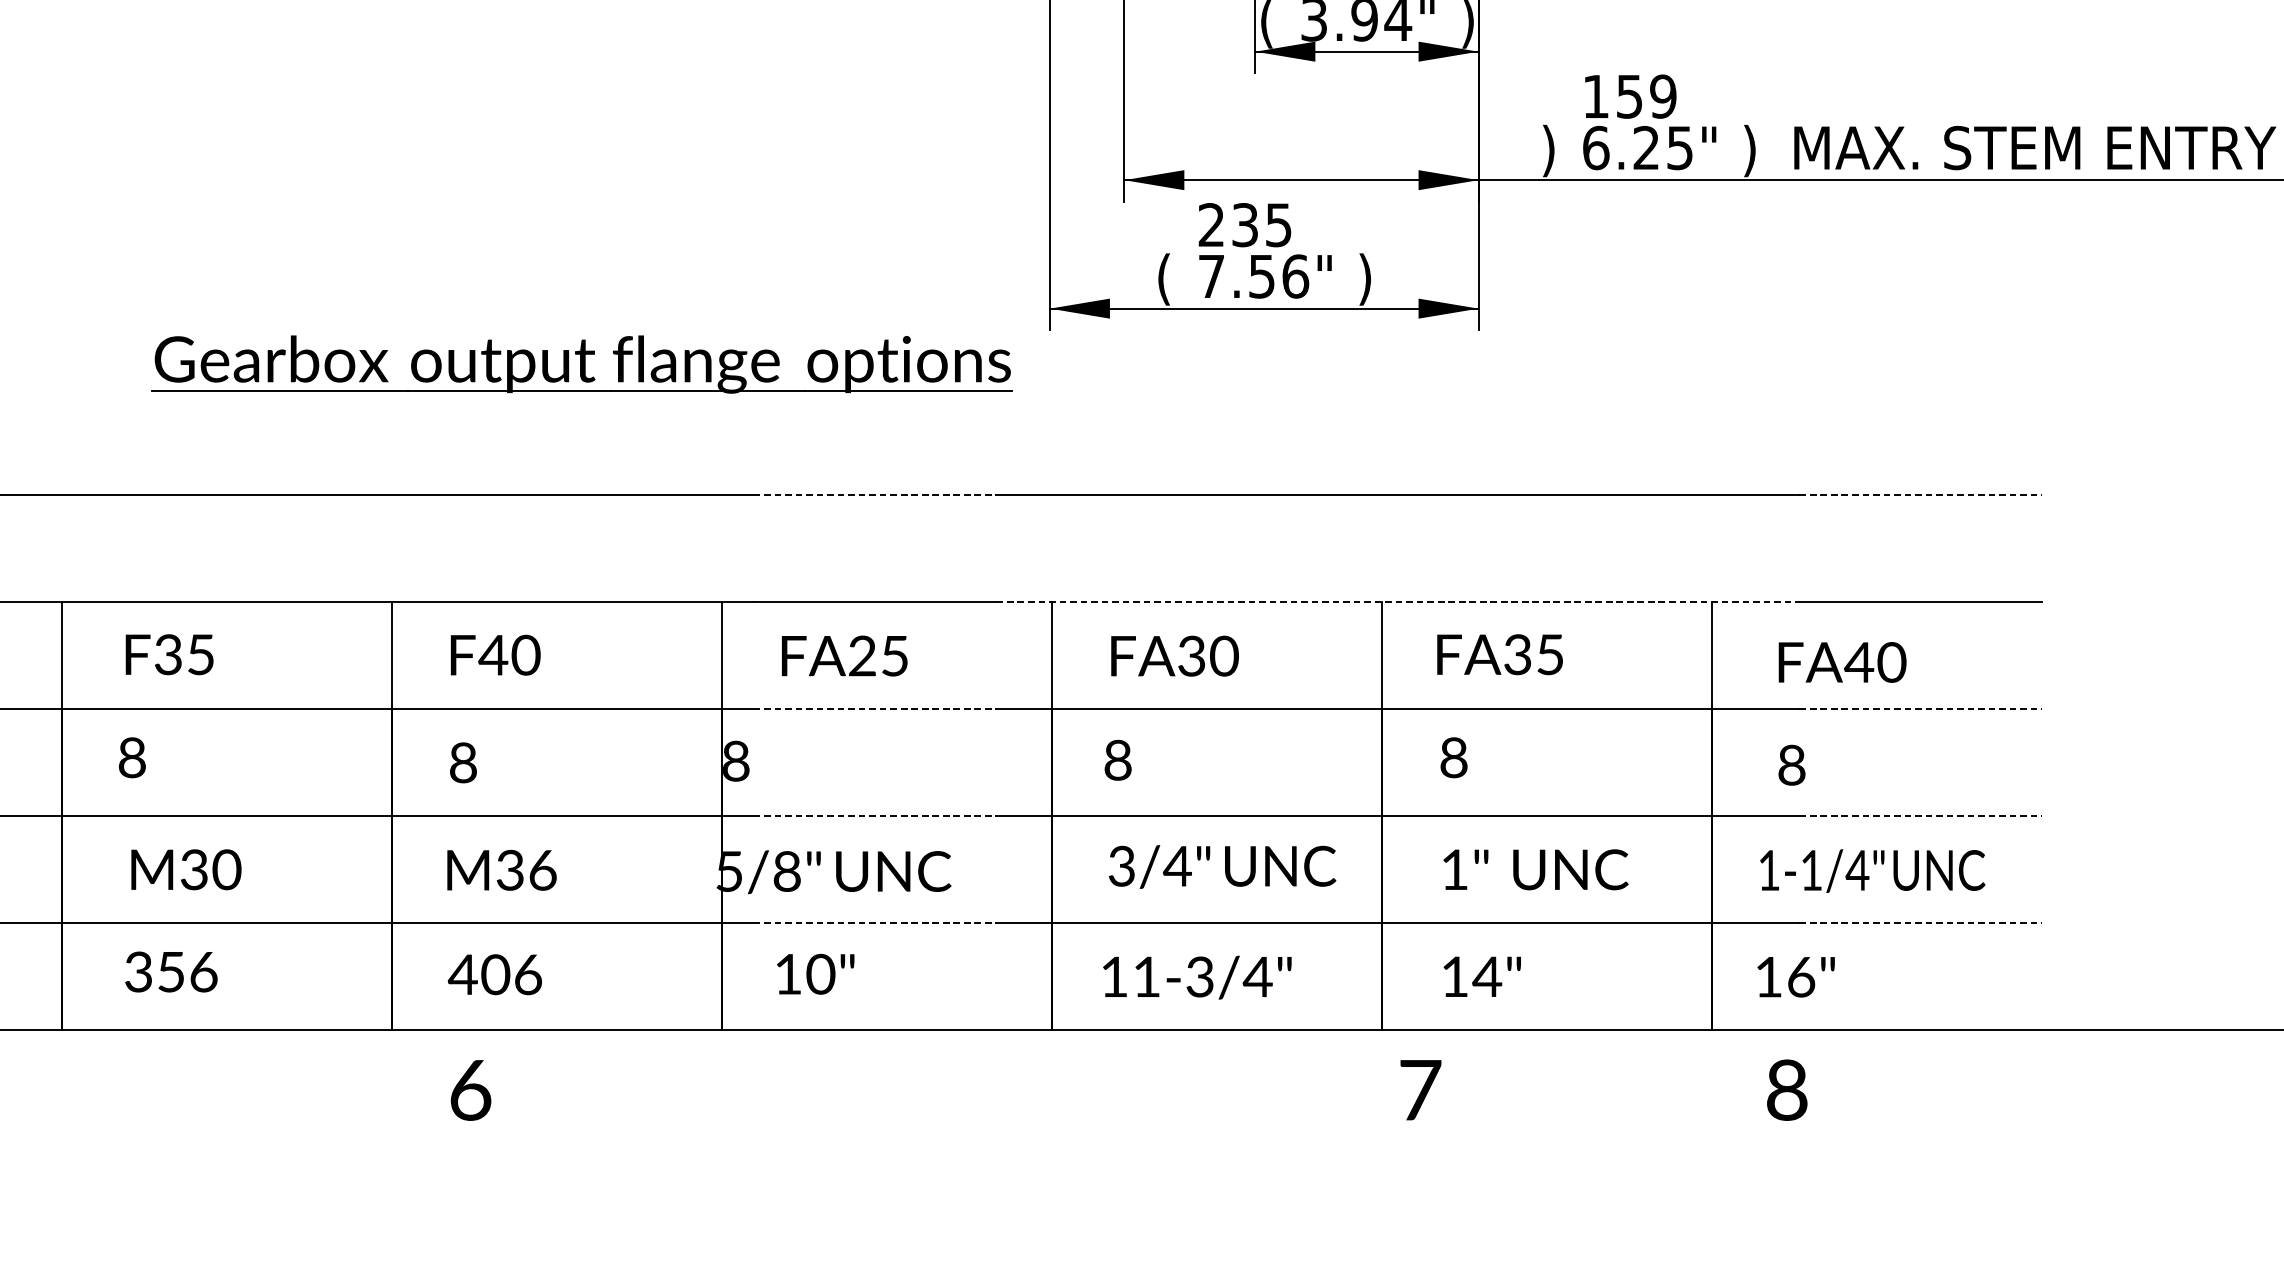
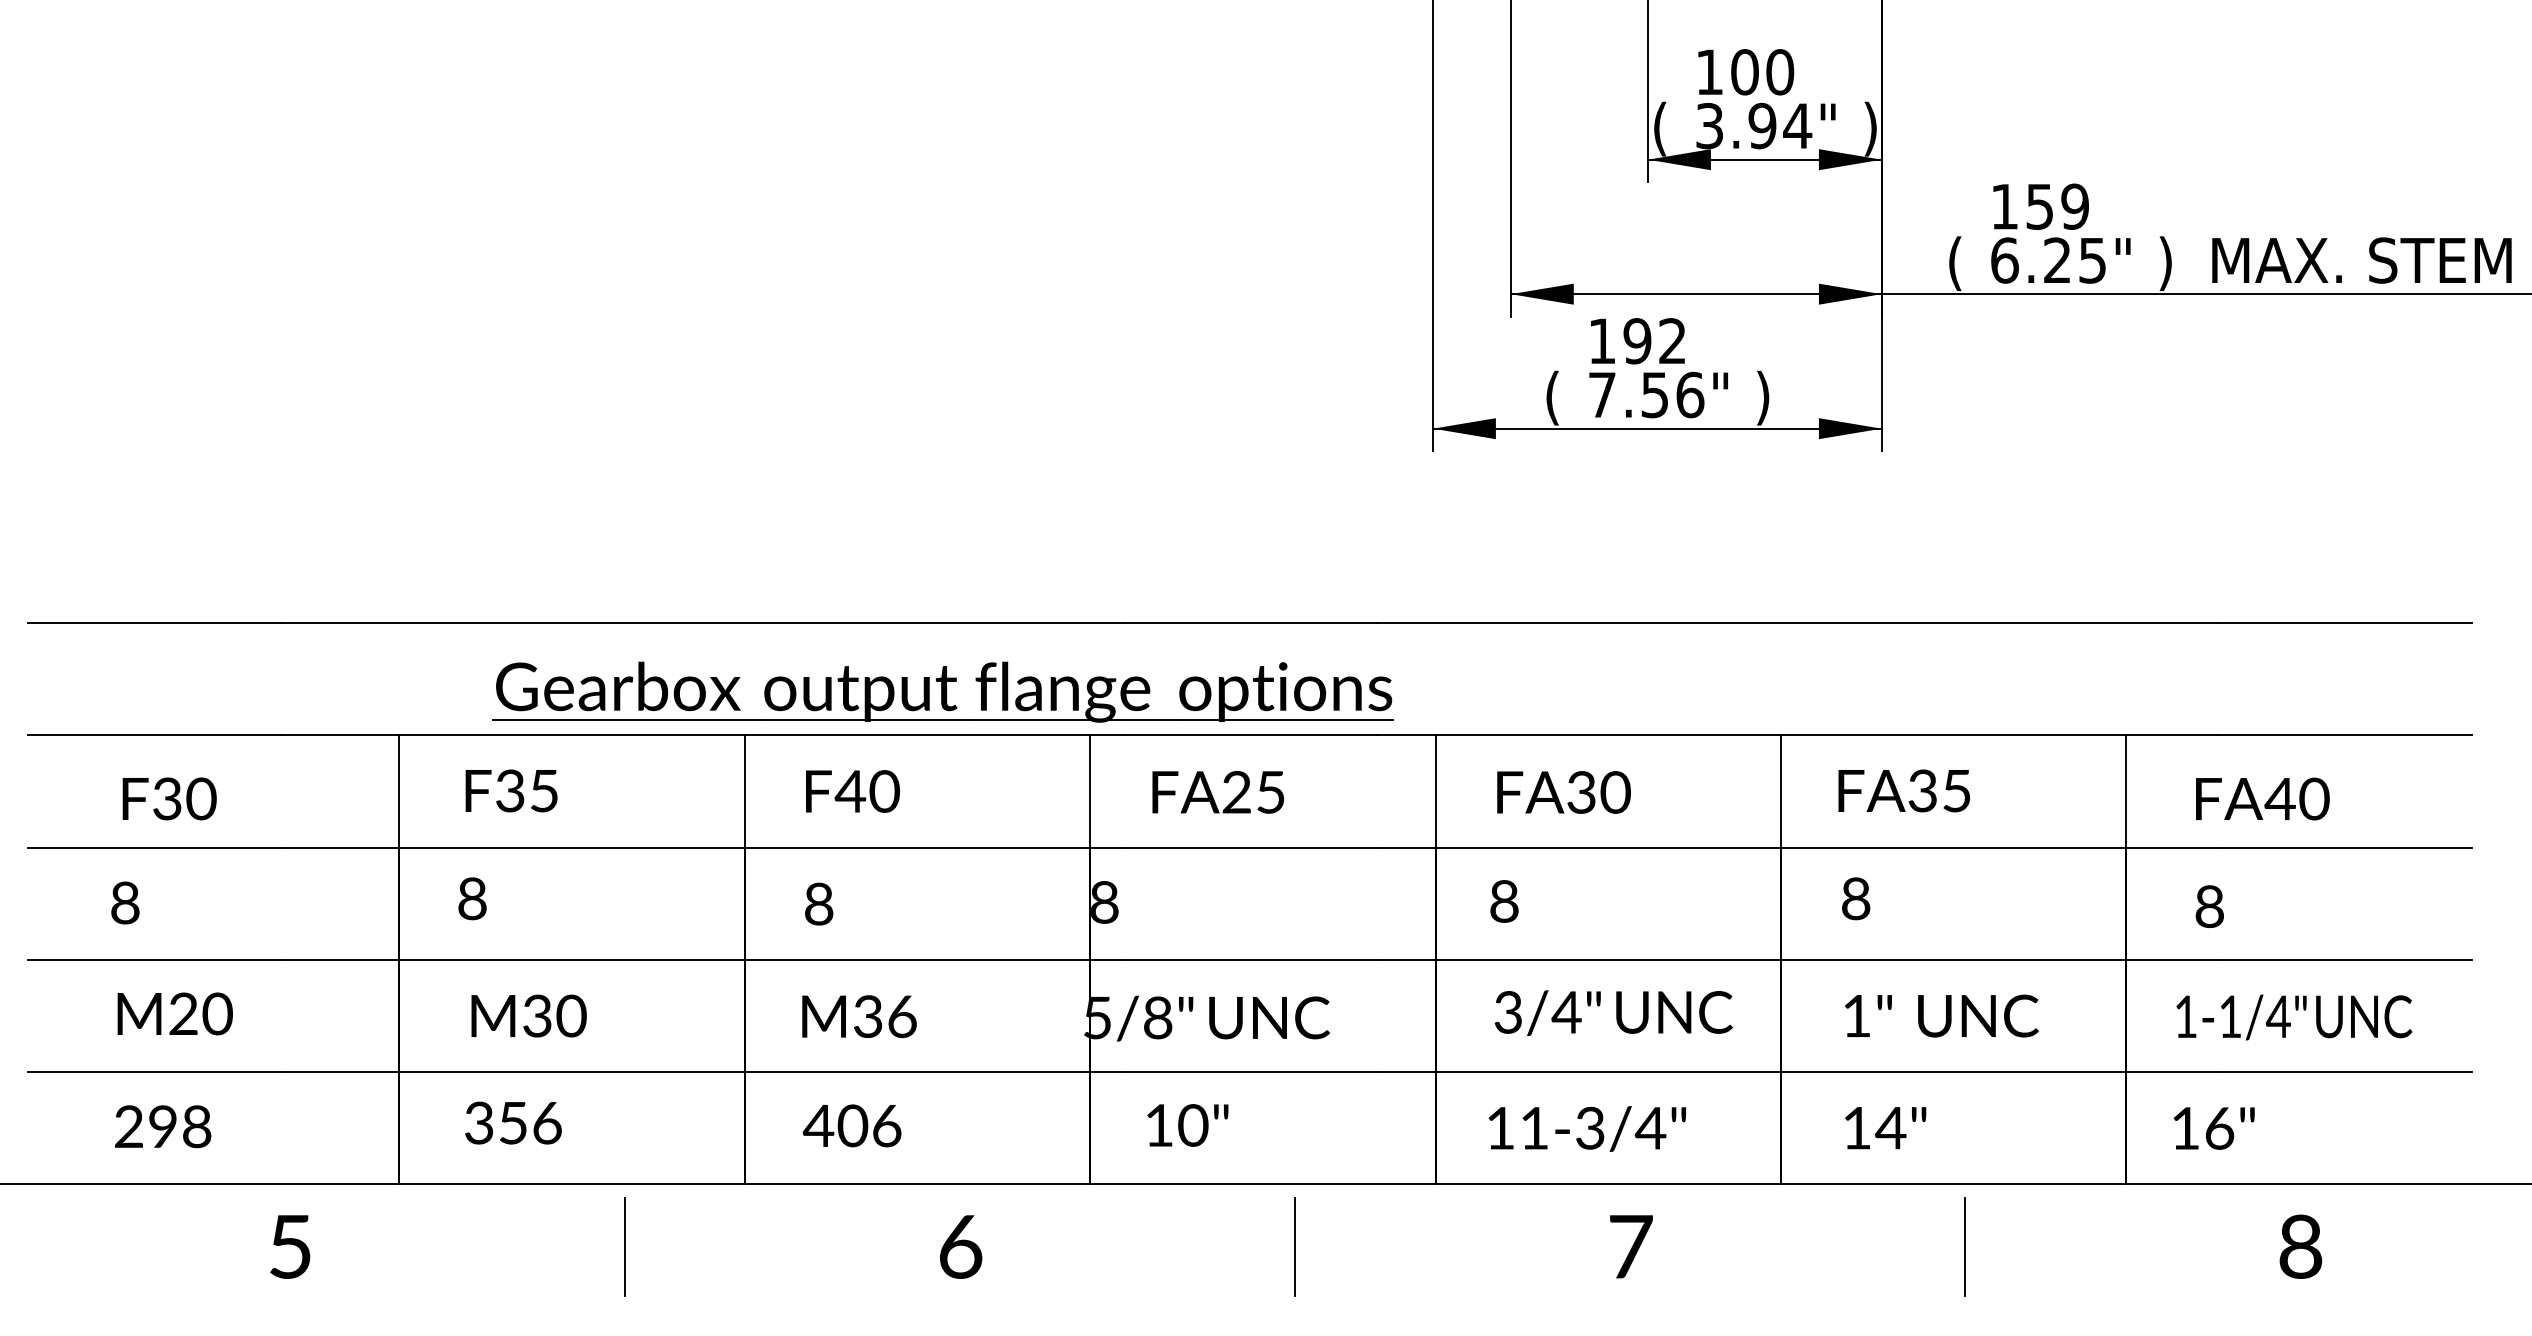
text: (1549, 150) -> (1955, 263), ) -> (
text: (1245, 225) -> (1637, 341), 235 -> 192
part: (581, 363) -> (942, 691), moved
line: (875, 494) -> (1250, 623), dashed -> solid
line: (1921, 494) -> (2345, 623), dashed -> solid
line: (1398, 601) -> (1797, 735), dashed -> solid
line: (875, 708) -> (1250, 847), dashed -> solid
line: (1921, 708) -> (2345, 847), dashed -> solid
line: (875, 815) -> (1250, 959), dashed -> solid
line: (1921, 815) -> (2345, 959), dashed -> solid
line: (875, 922) -> (1250, 1071), dashed -> solid
line: (1921, 922) -> (2345, 1071), dashed -> solid
line: (277, 1089) -> (624, 1246), added
text: (471, 1089) -> (961, 1246), moved
line: (918, 1089) -> (1295, 1246), added
text: (1421, 1089) -> (1631, 1246), moved
line: (1558, 1089) -> (1965, 1246), added
text: (1786, 1089) -> (2300, 1246), moved

